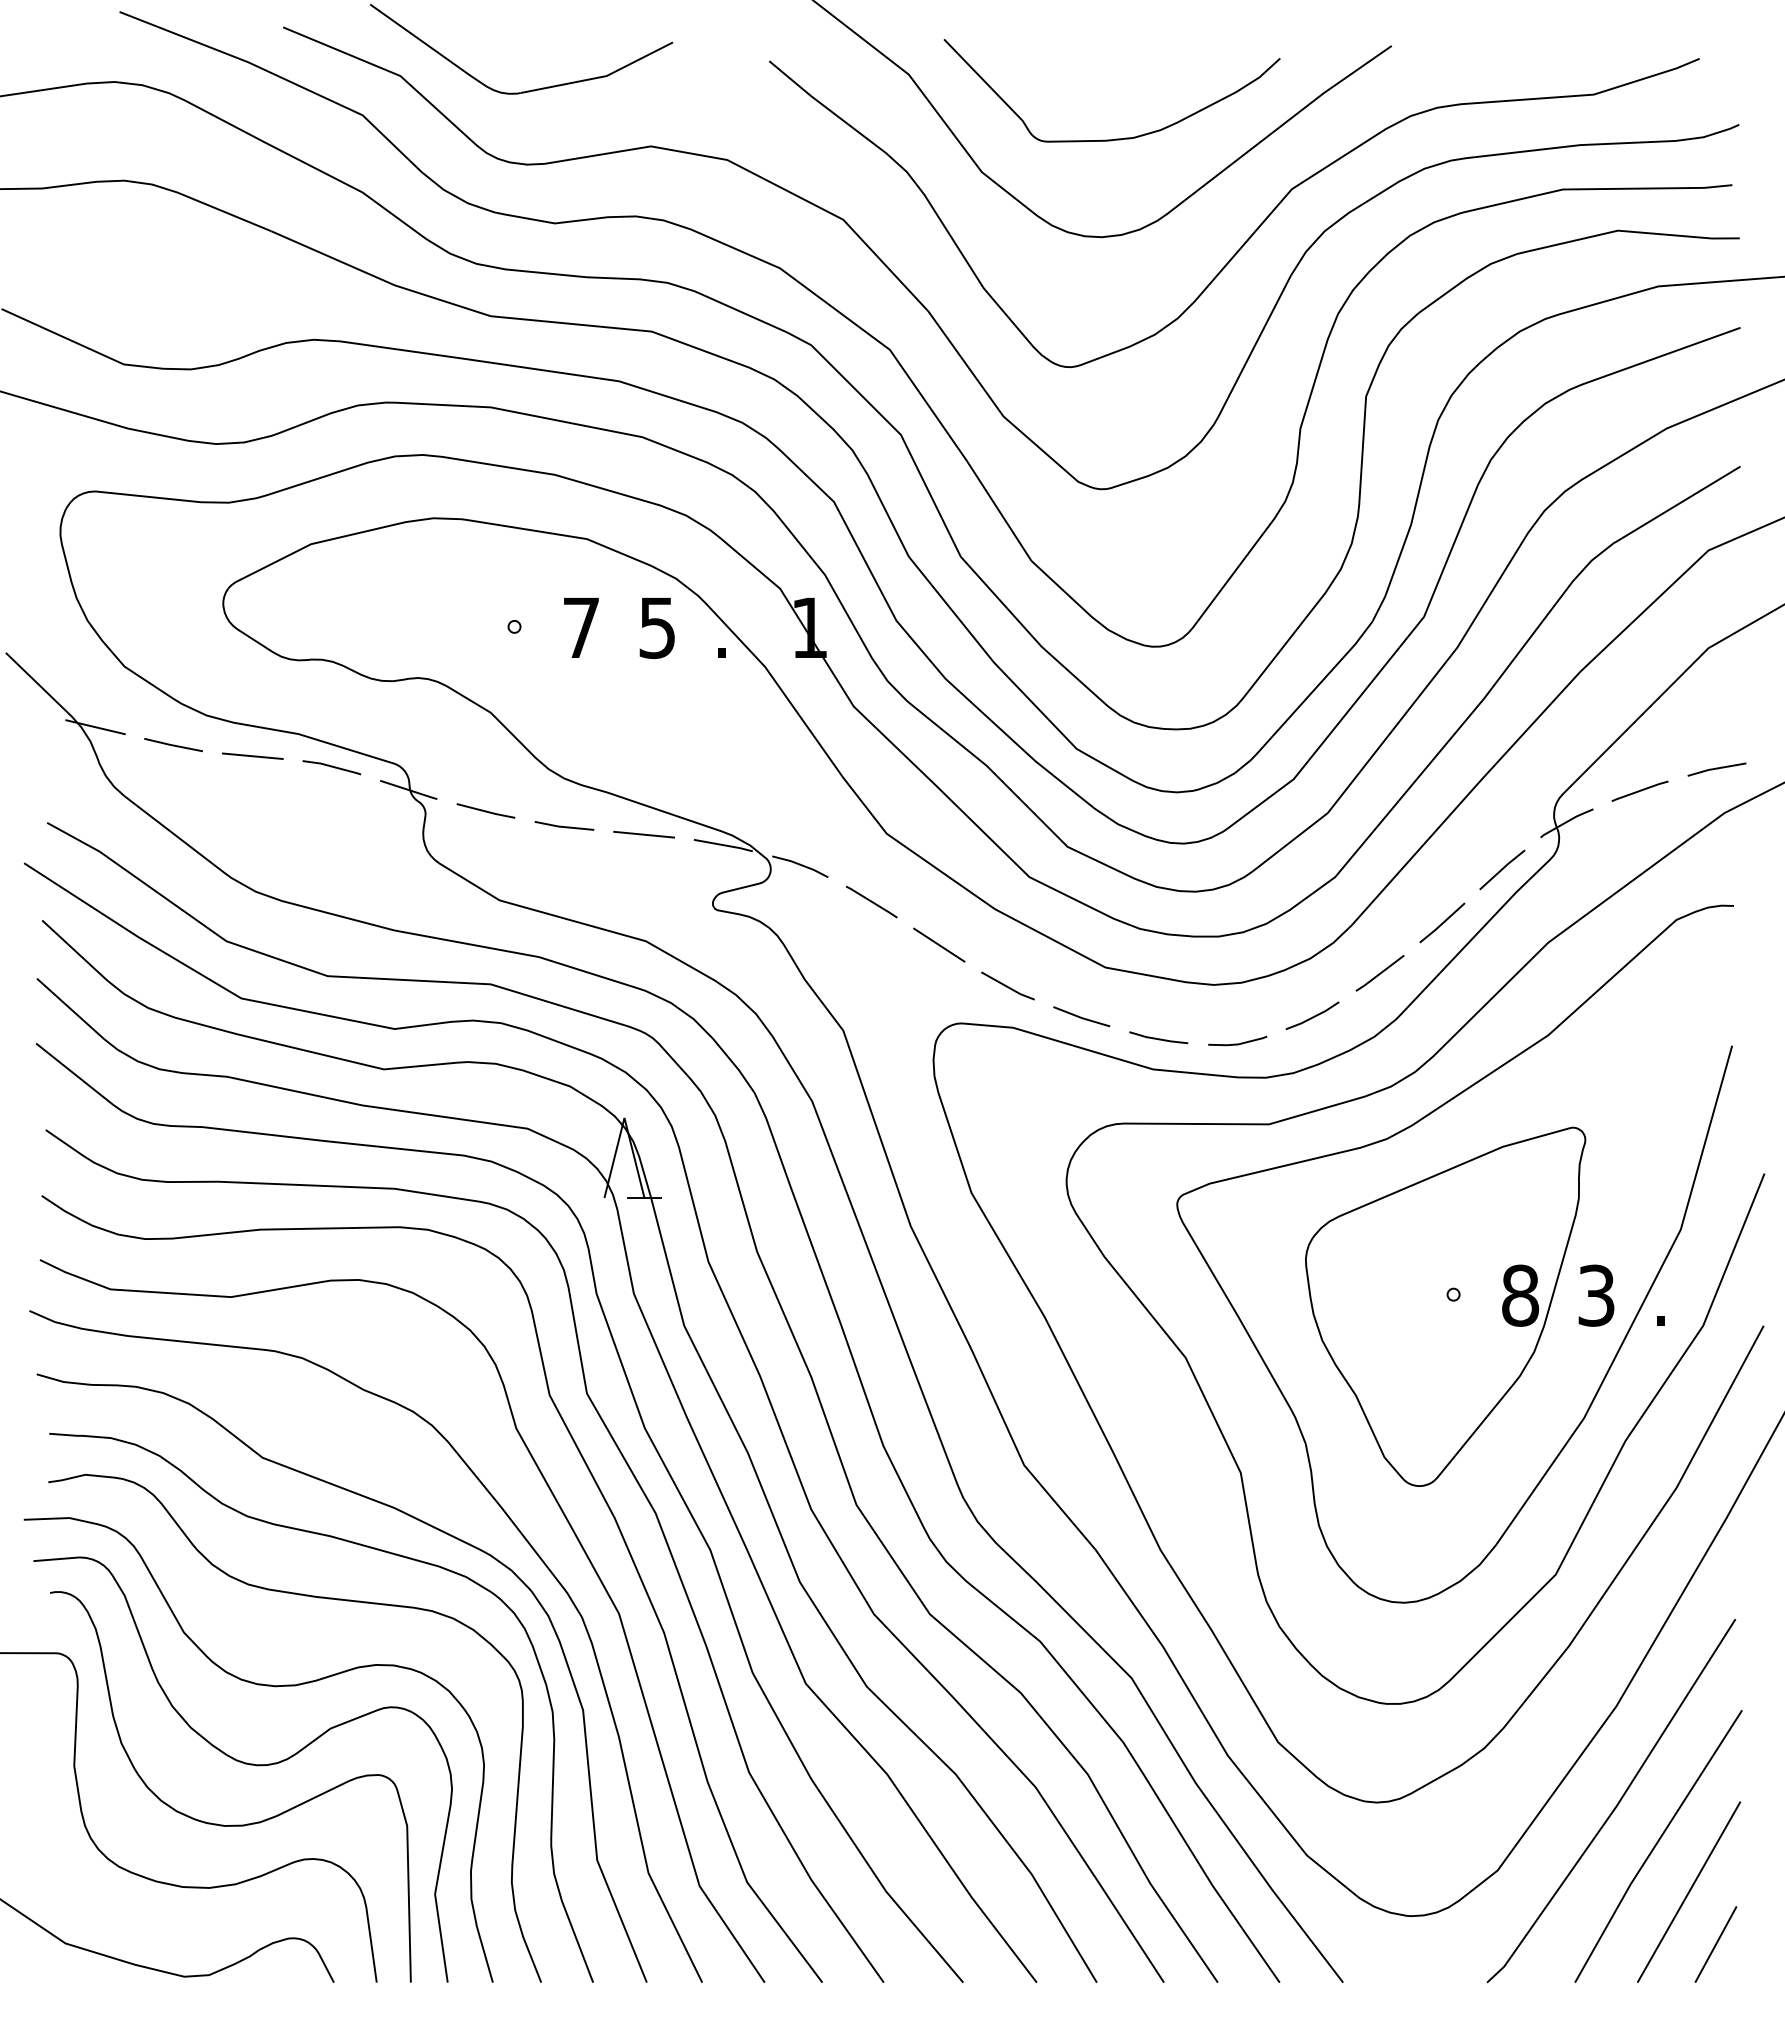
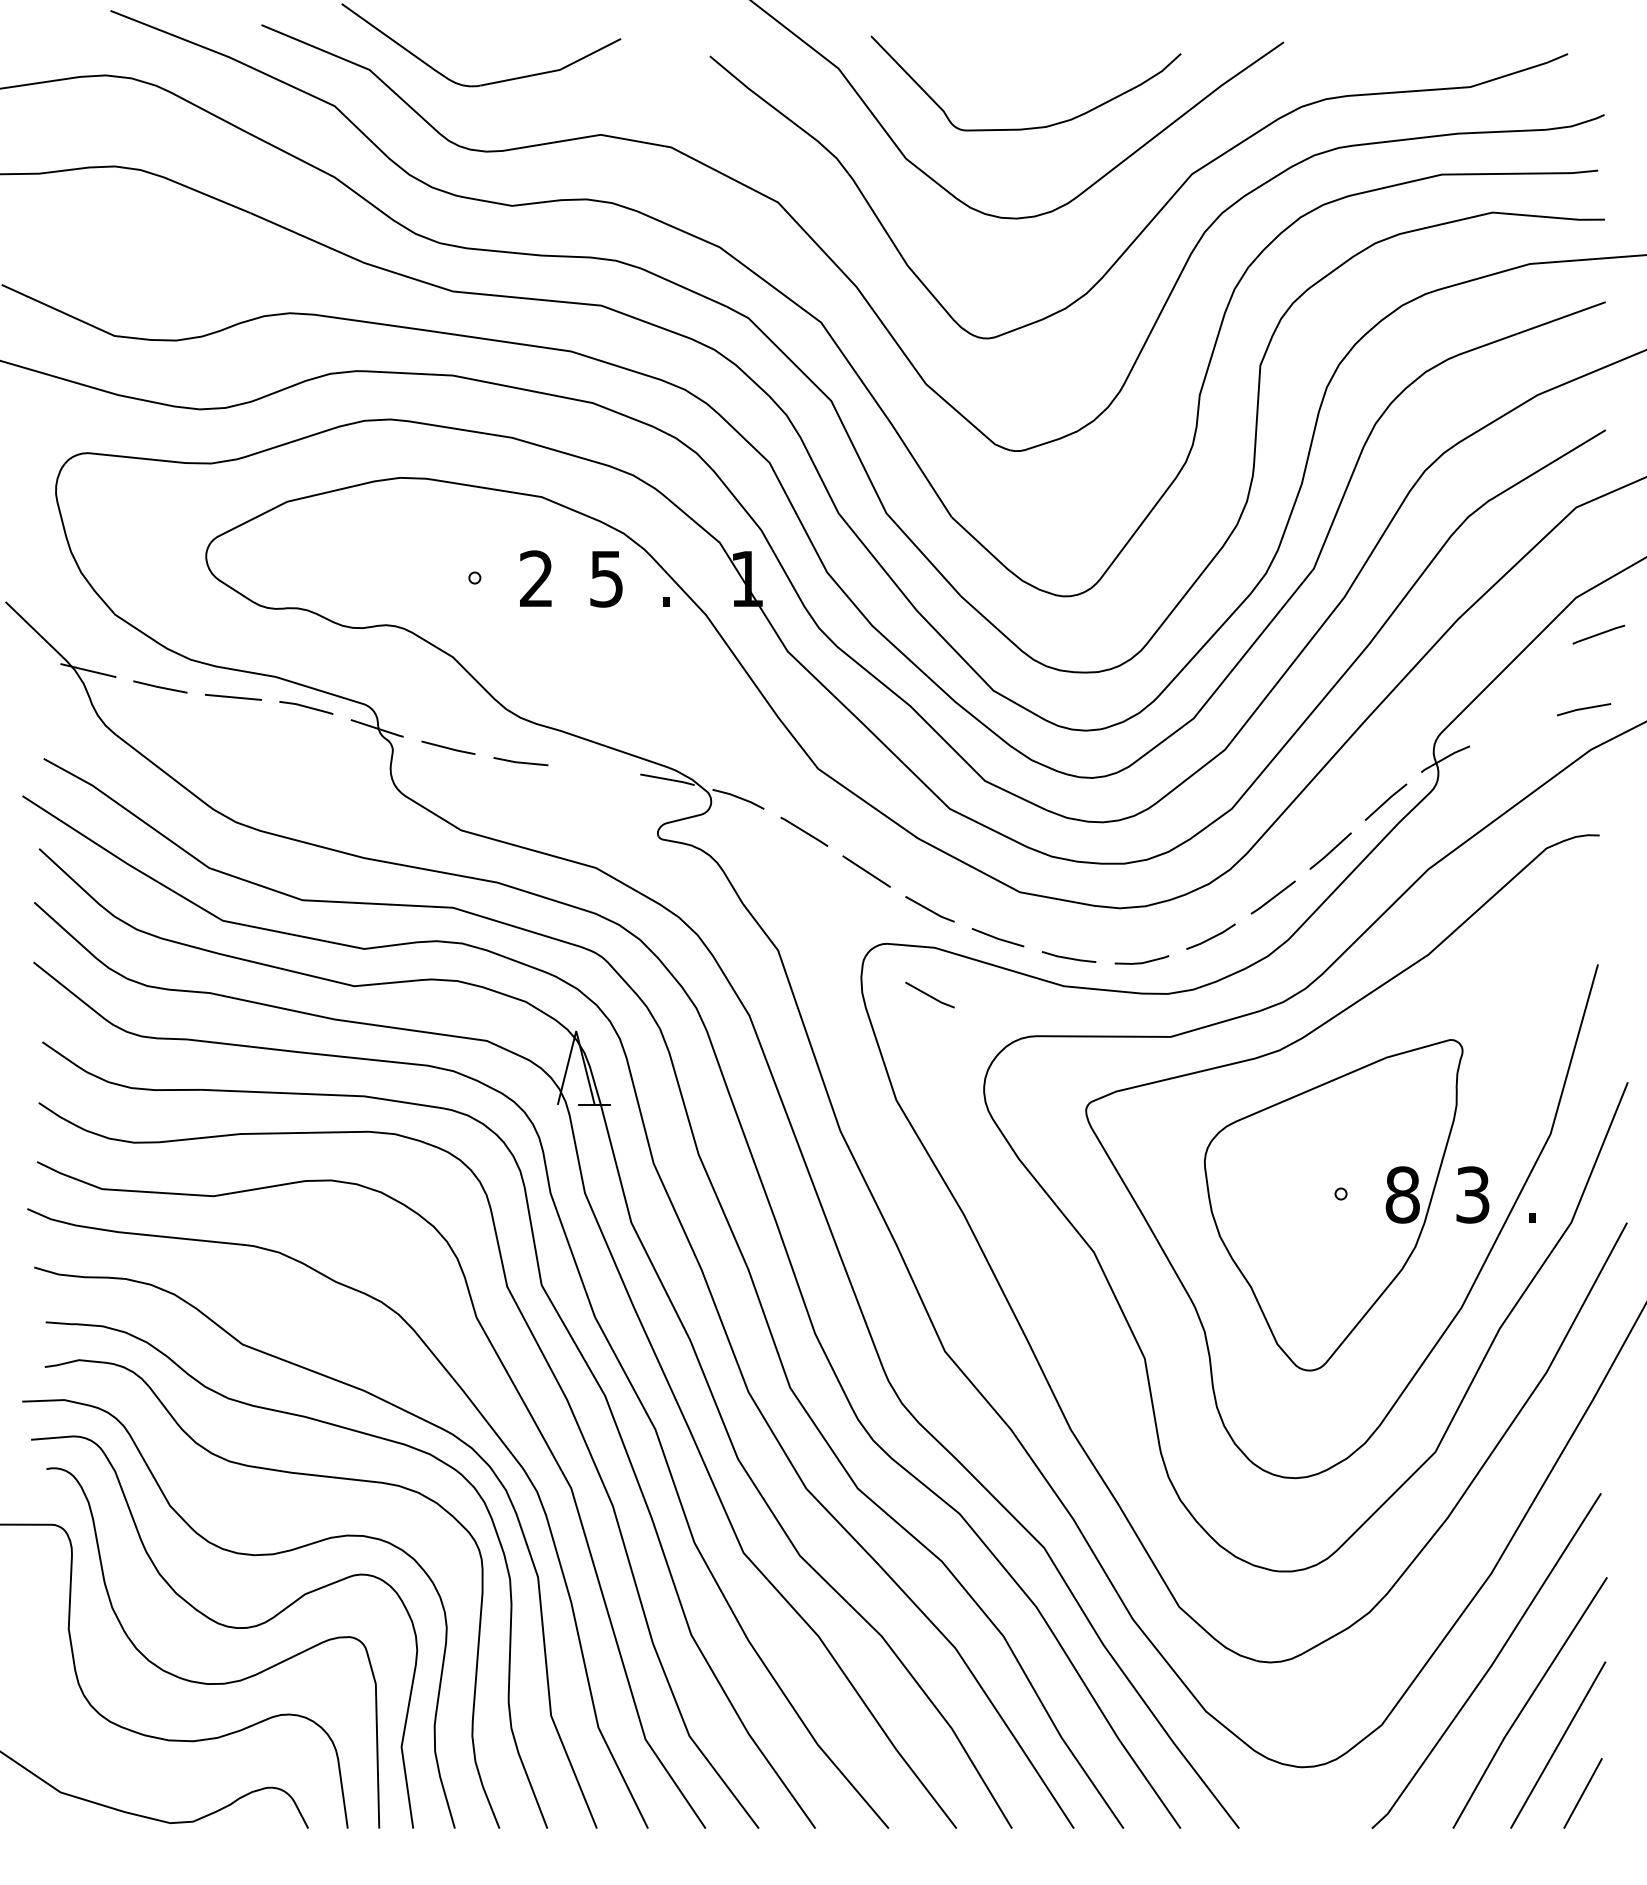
text: (580, 626) -> (535, 577), 7 -> 2
line: (1639, 790) -> (1598, 633), moved
line: (644, 834) -> (594, 769), removed
line: (1007, 1078) -> (929, 994), added

